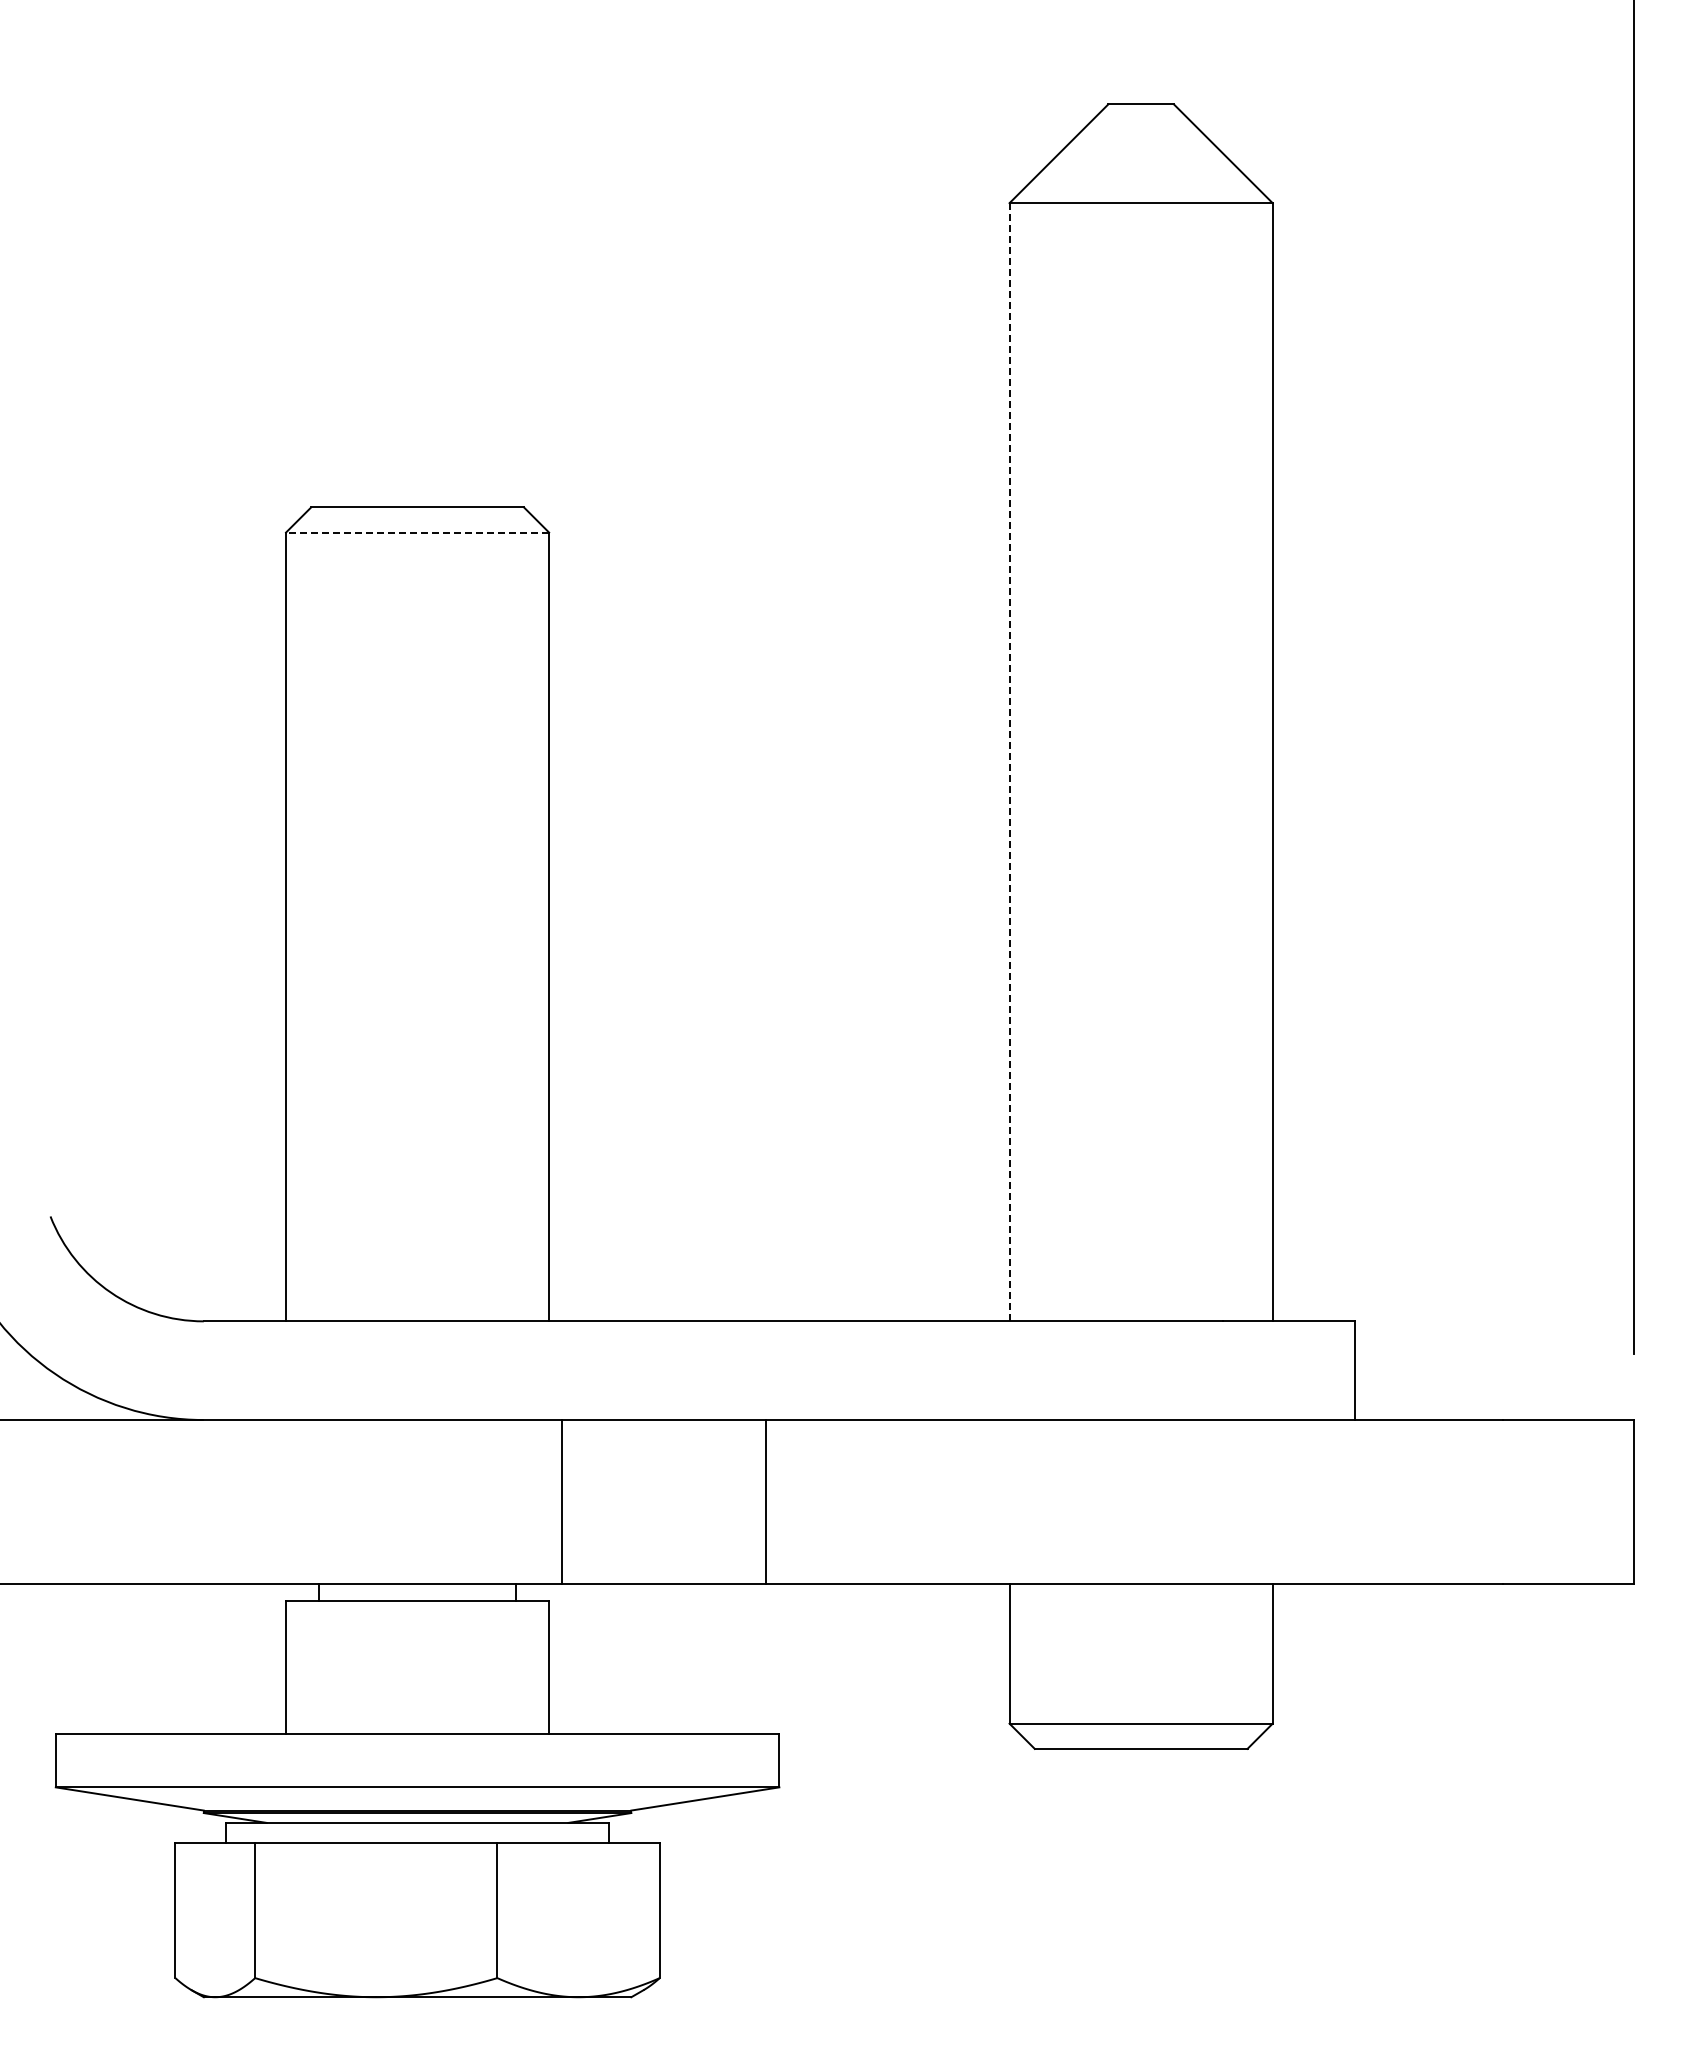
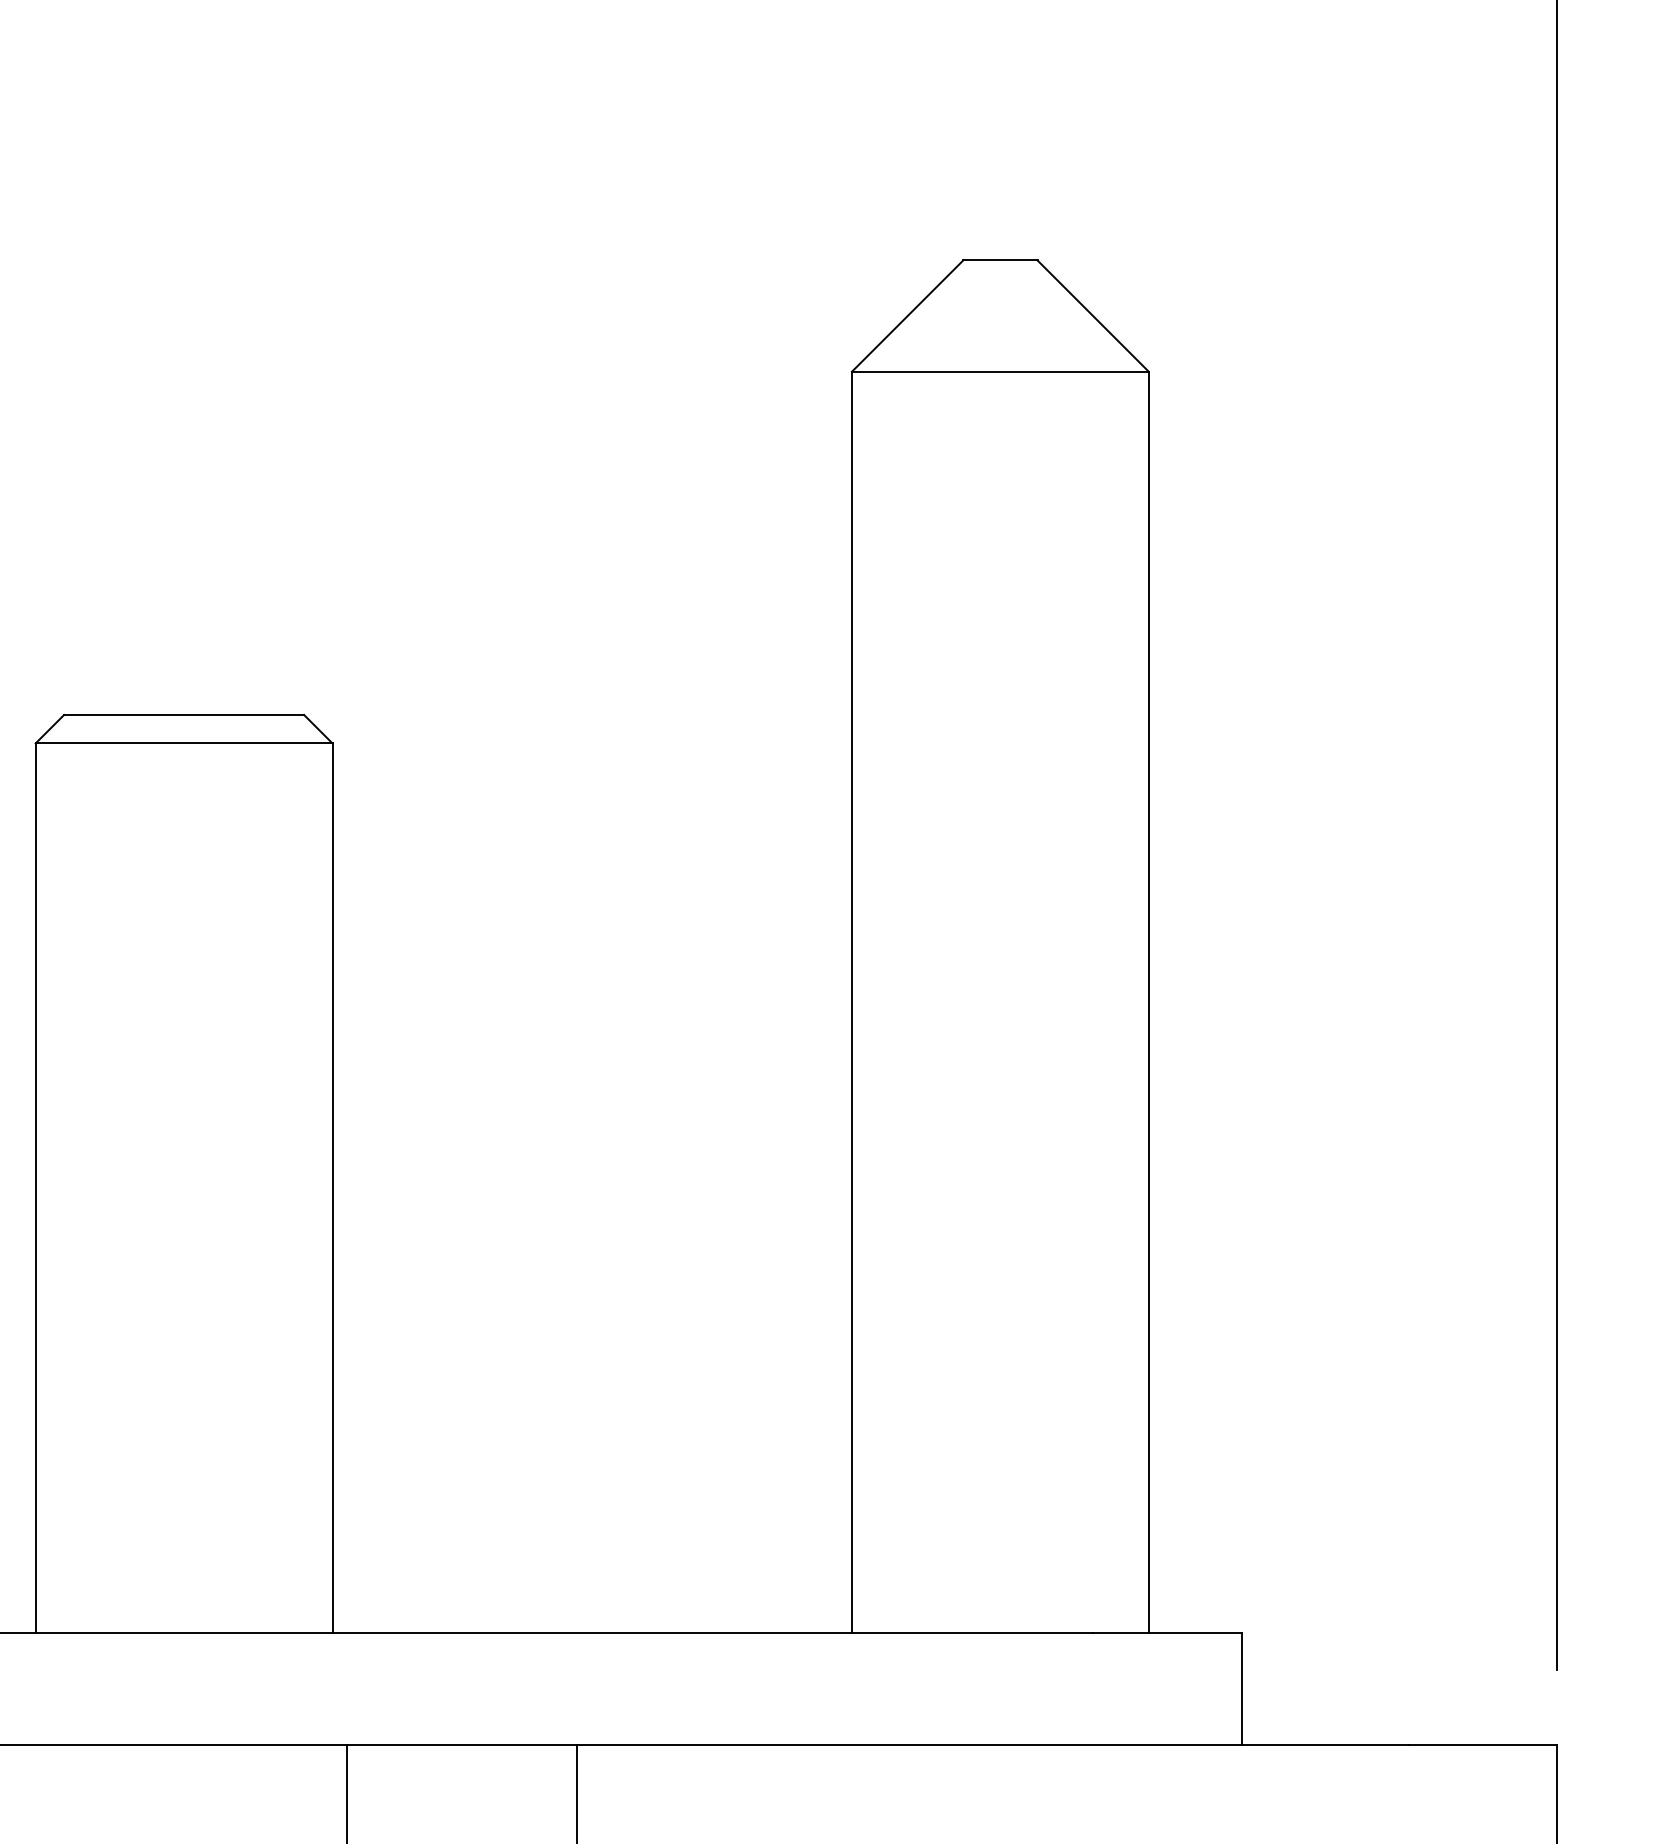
line: (417, 532) -> (183, 743), dashed -> solid
line: (1009, 762) -> (851, 1002), dashed -> solid

